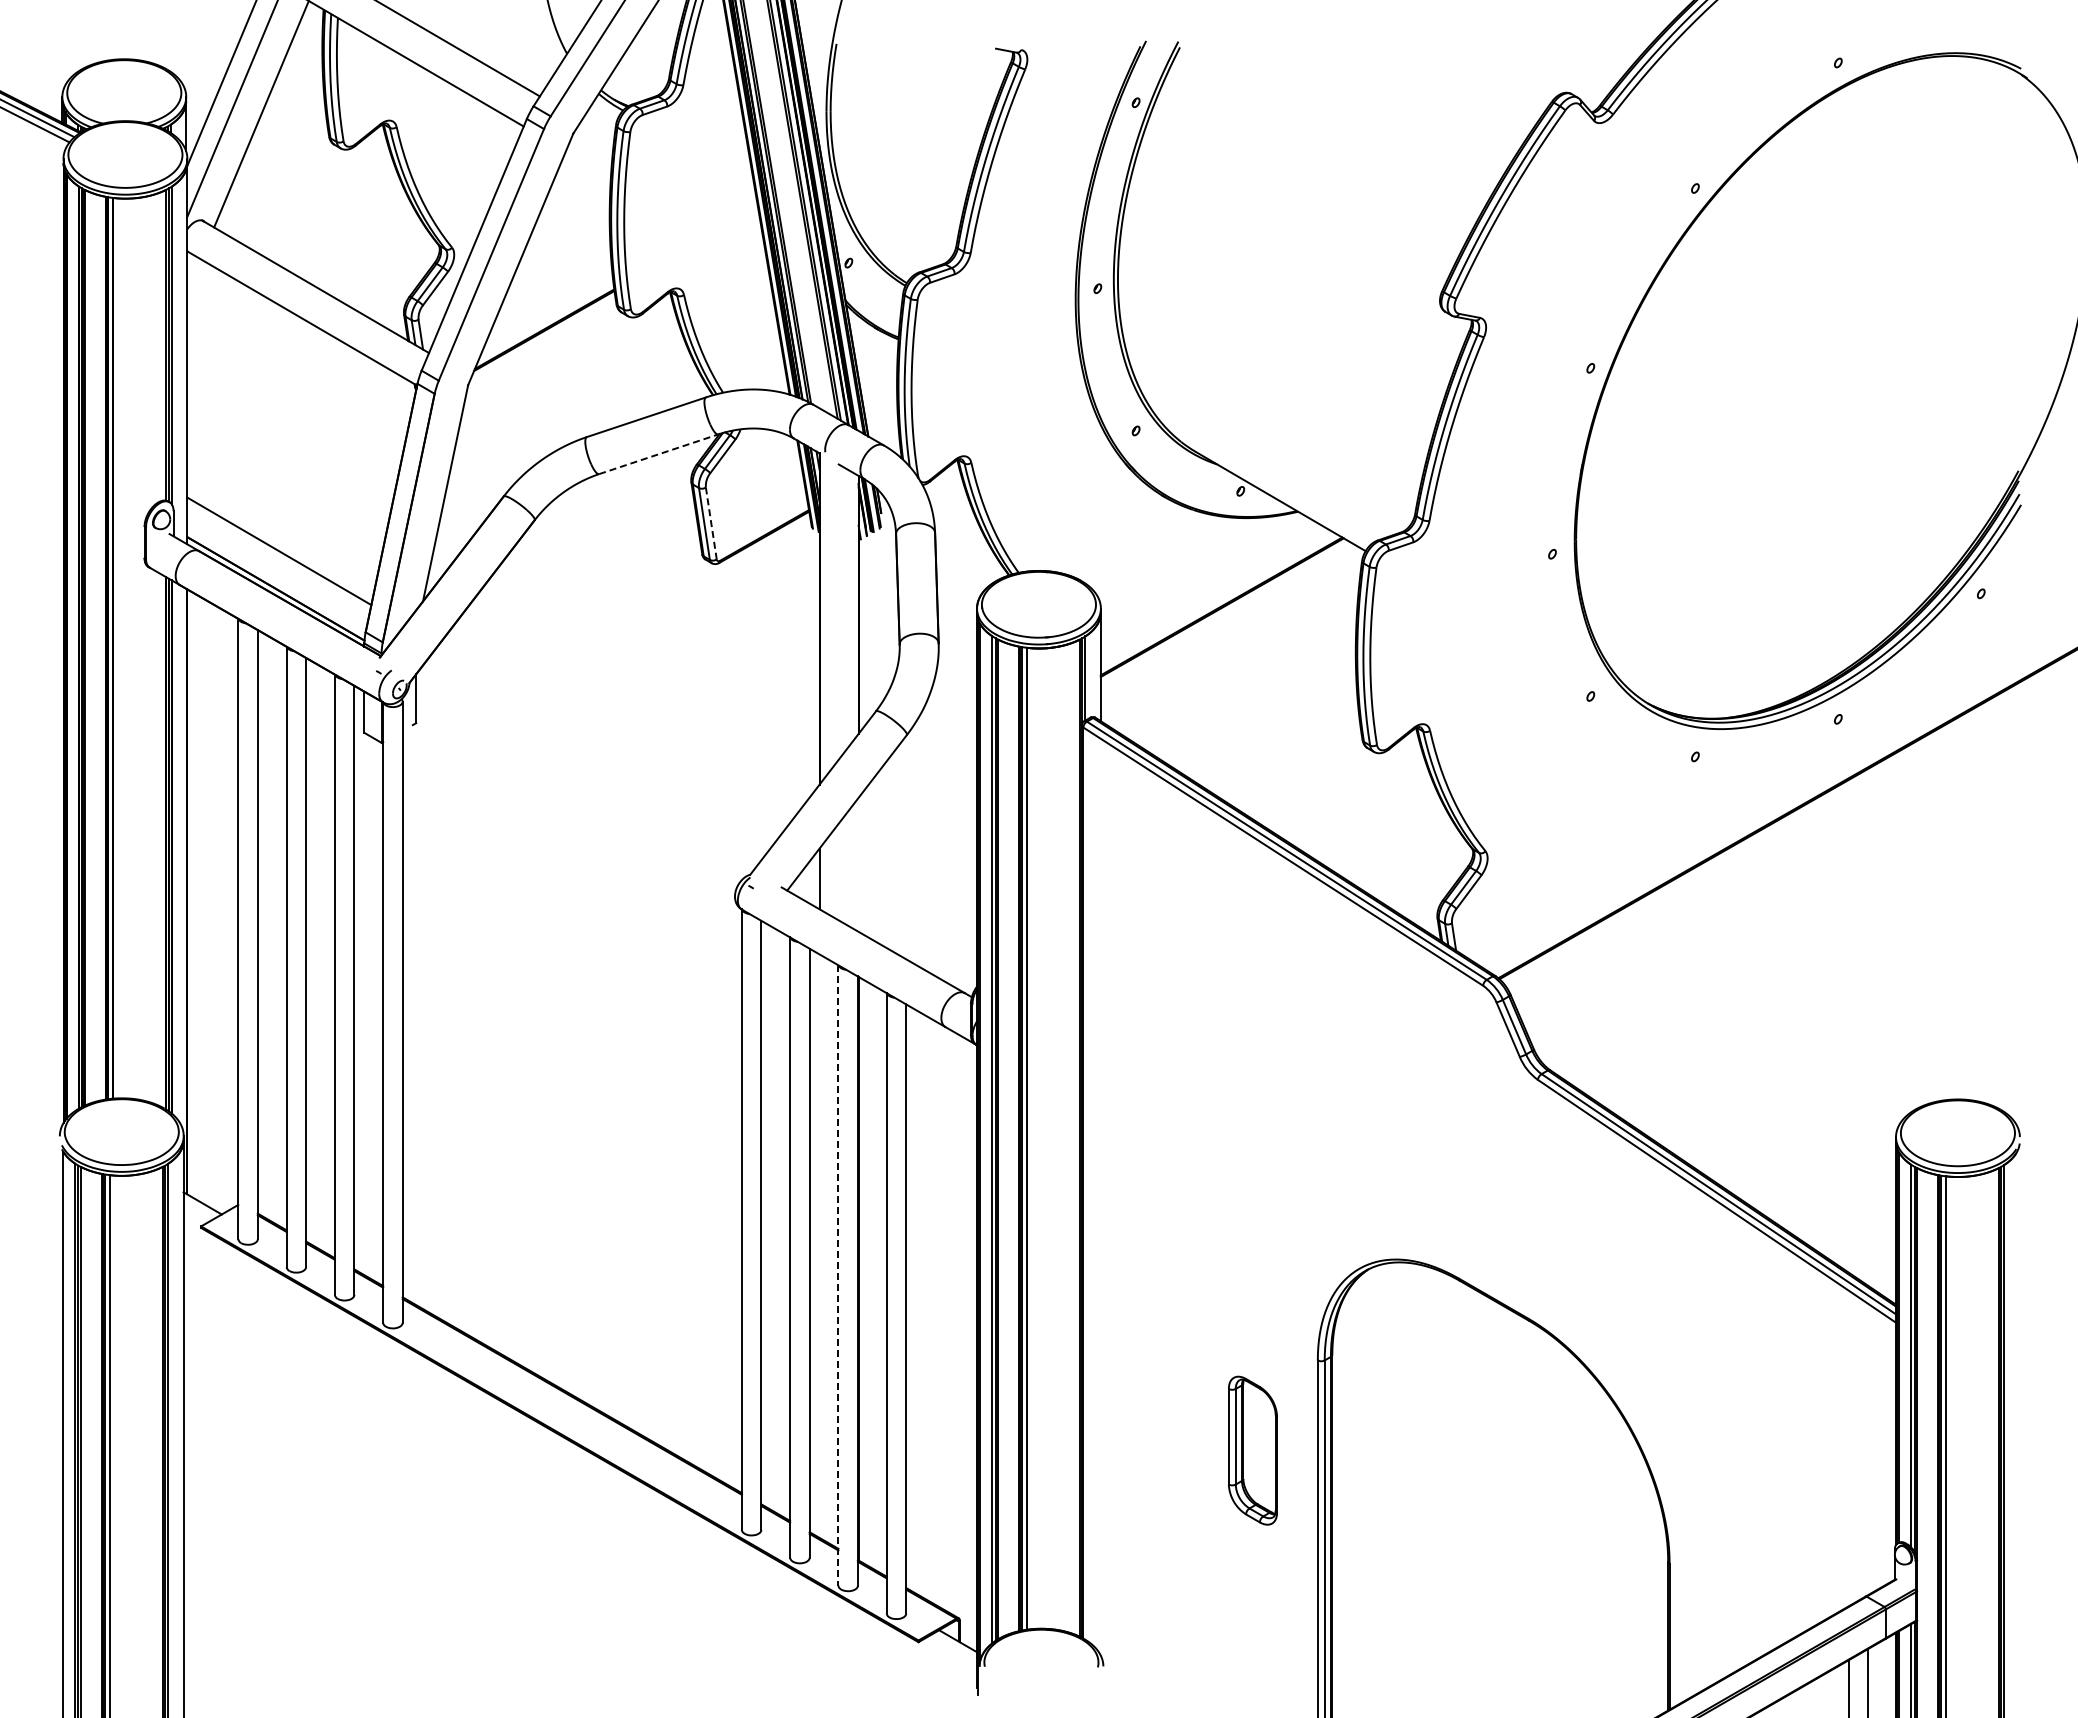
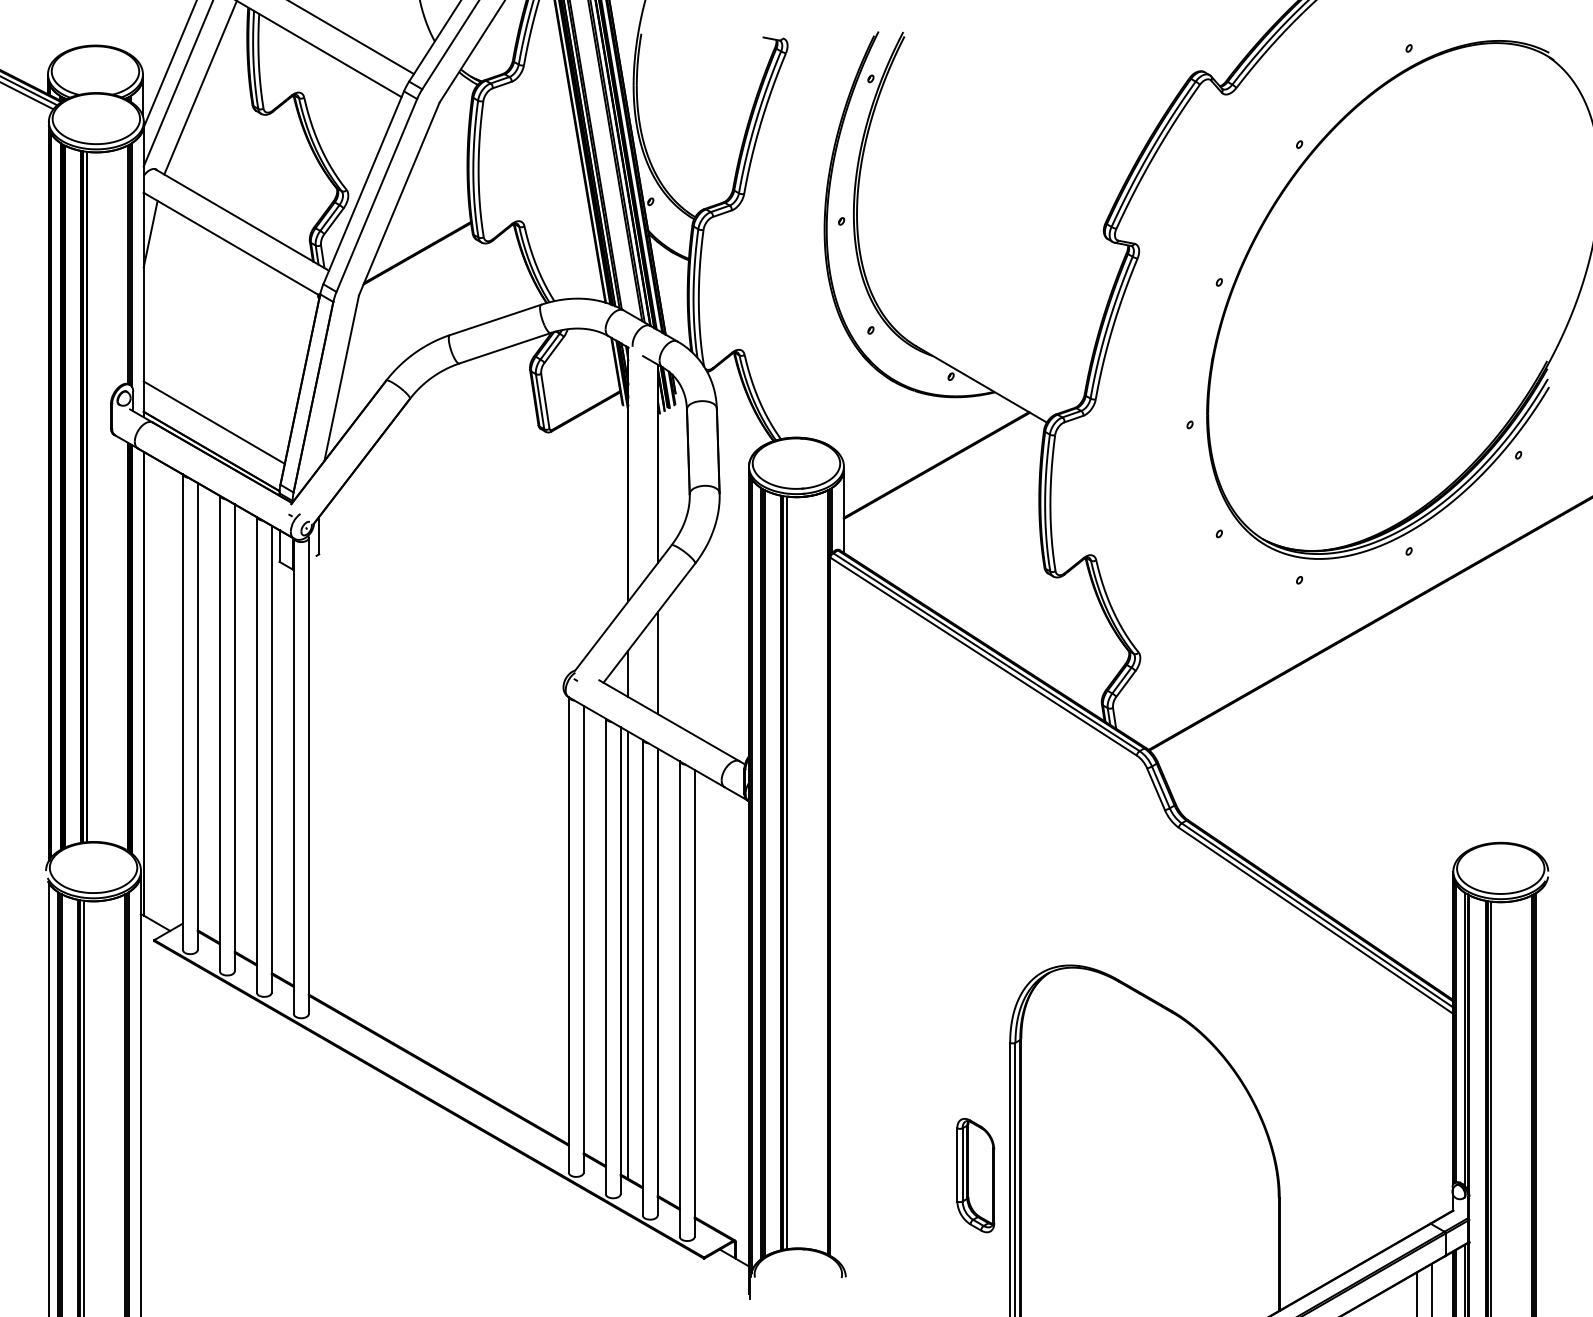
line: (196, 304) -> (150, 233), added
line: (658, 454) -> (504, 348), dashed -> solid
line: (711, 523) -> (545, 401), dashed -> solid
line: (858, 864) -> (658, 662), added
line: (819, 1245) -> (628, 954), added
line: (838, 1275) -> (642, 977), dashed -> solid
part: (1252, 1450) -> (975, 1175), moved

